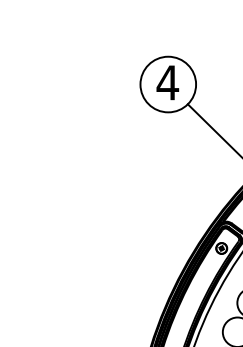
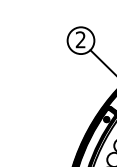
text: (167, 82) -> (80, 39), 4 -> 2

